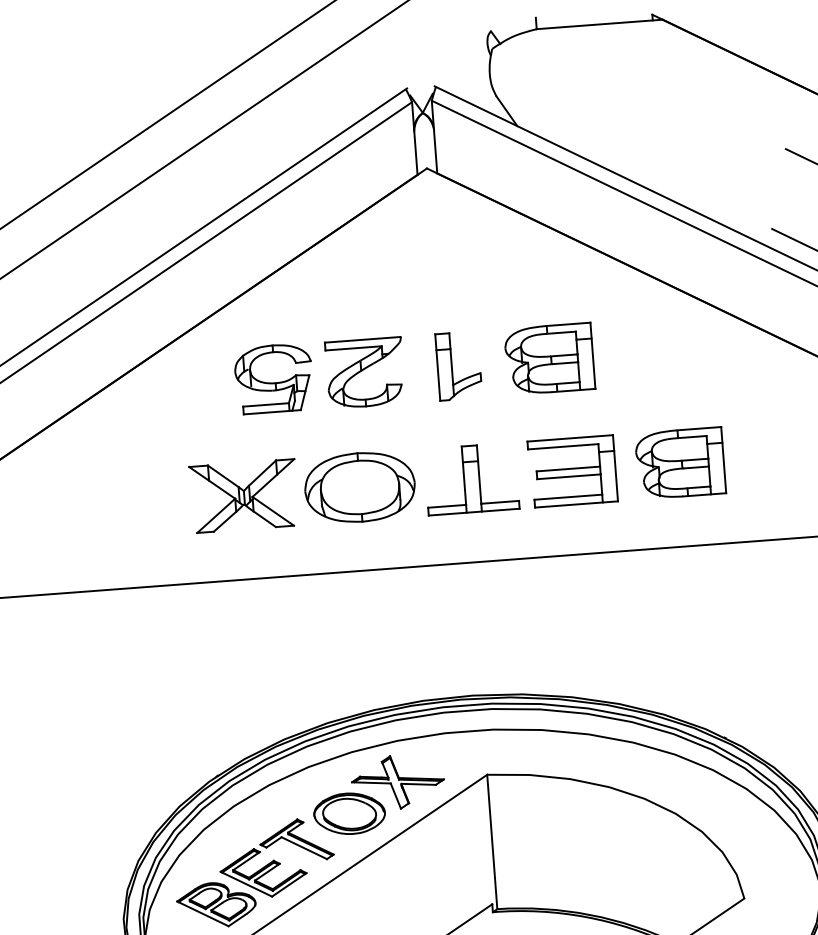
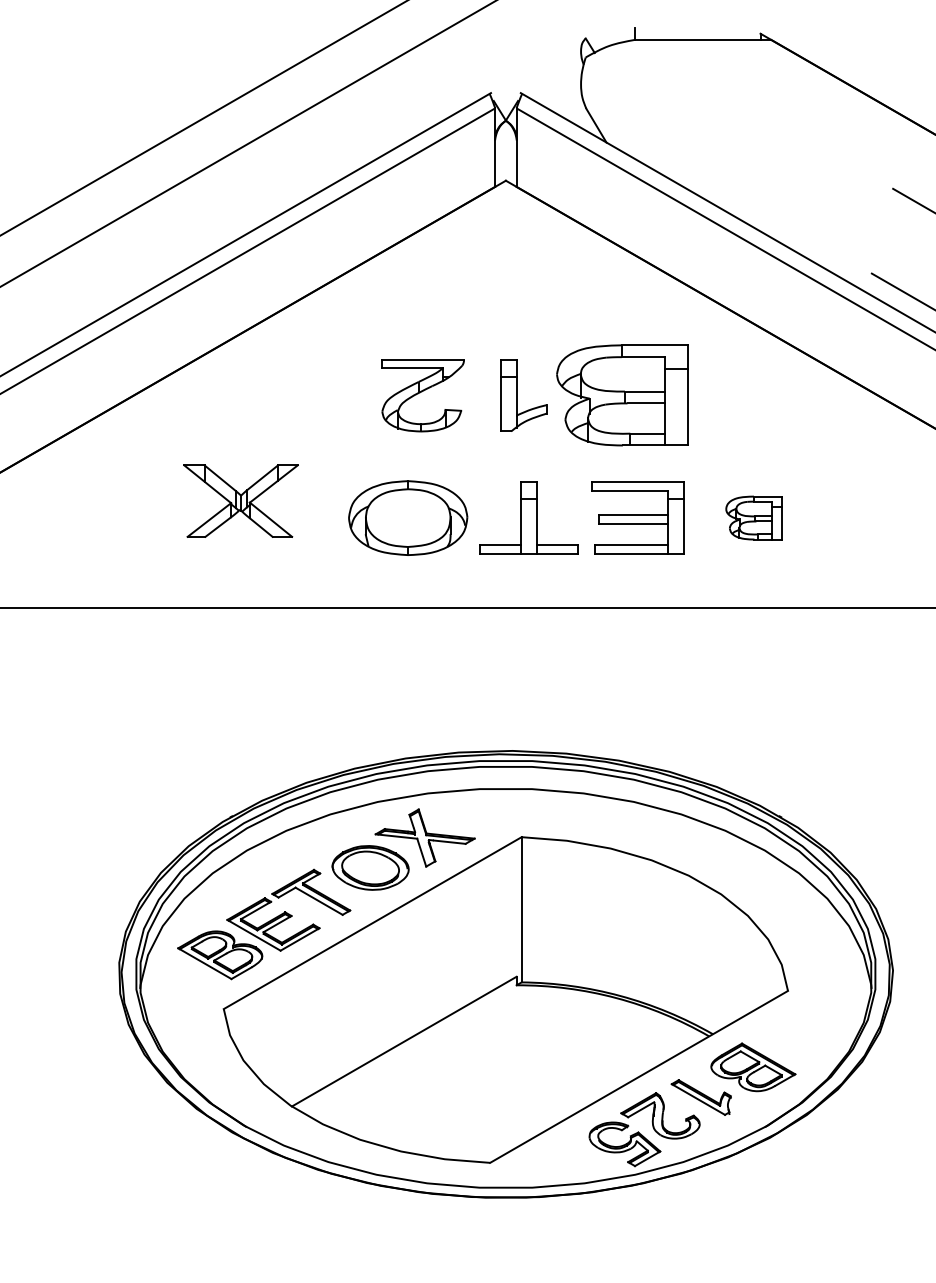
part: (548, 359) -> (621, 395), size x1.4
part: (274, 378) -> (324, 394), removed
part: (679, 462) -> (753, 517), size x0.6
part: (243, 495) -> (240, 500), moved

